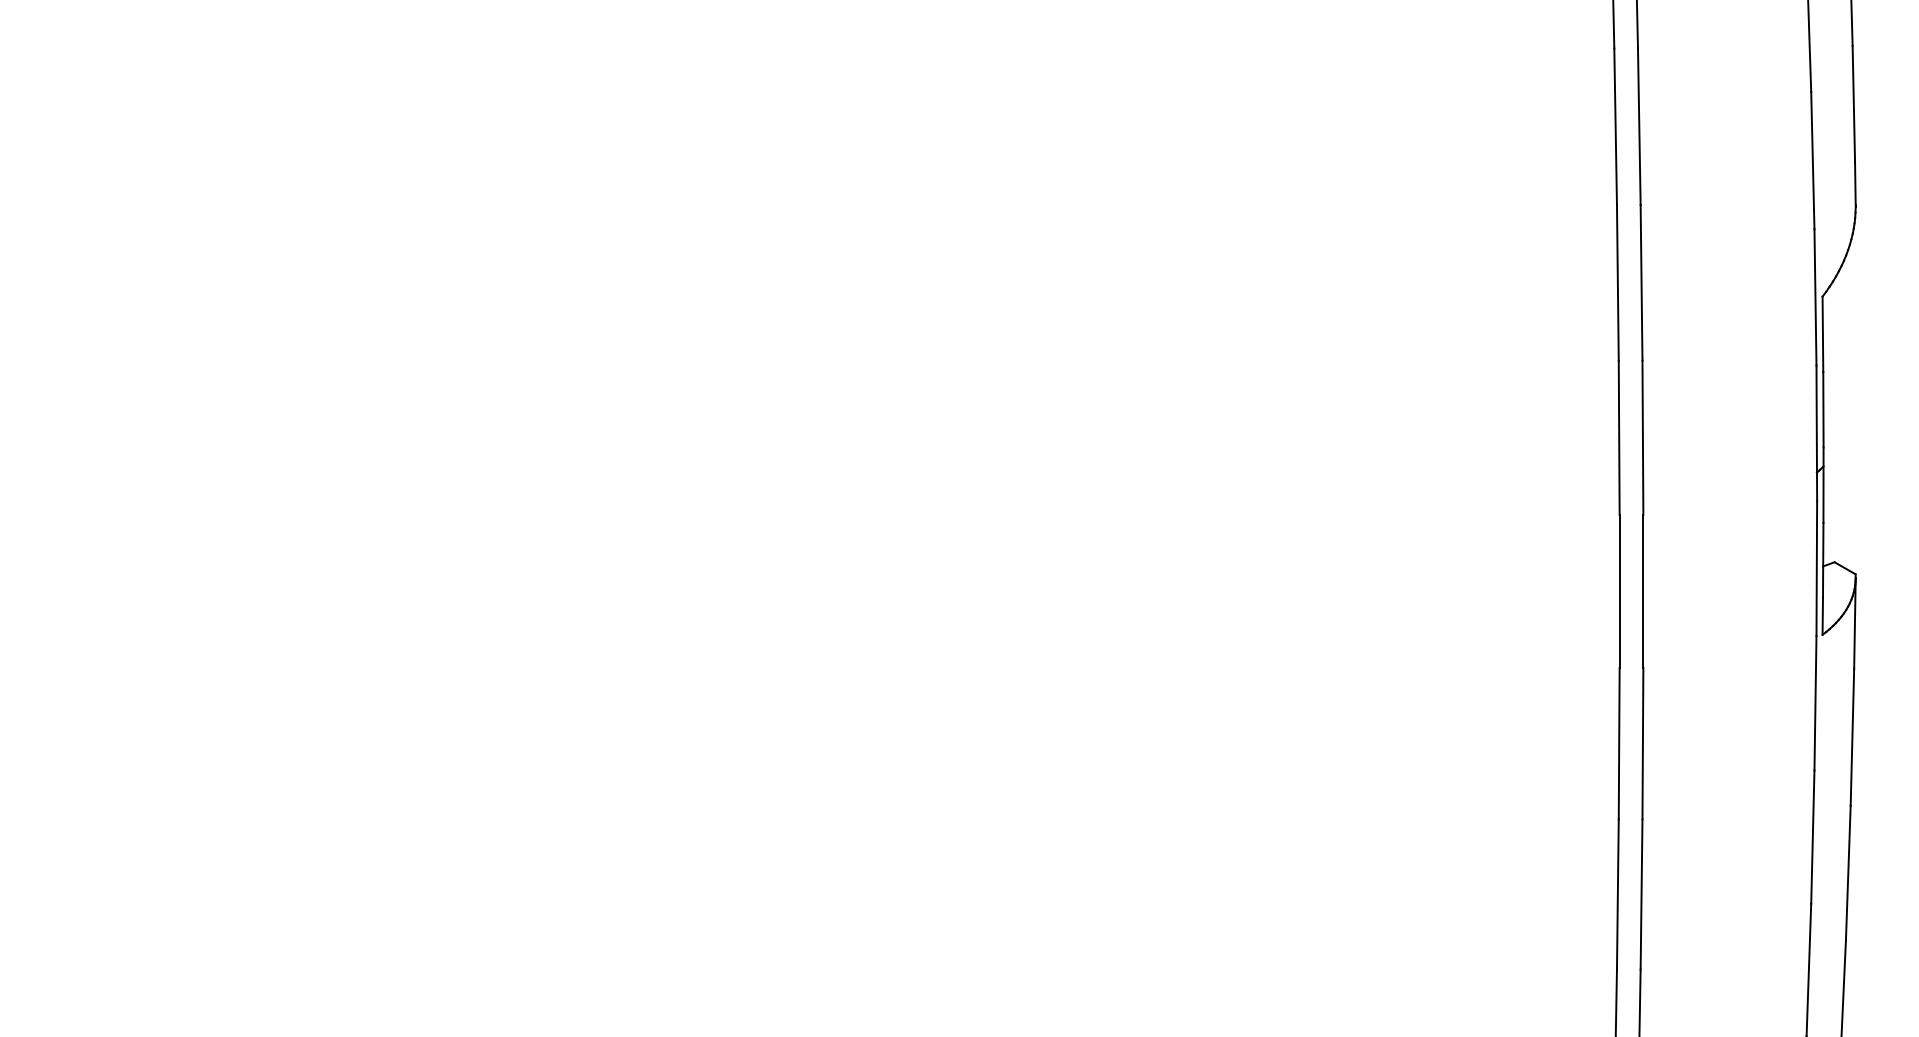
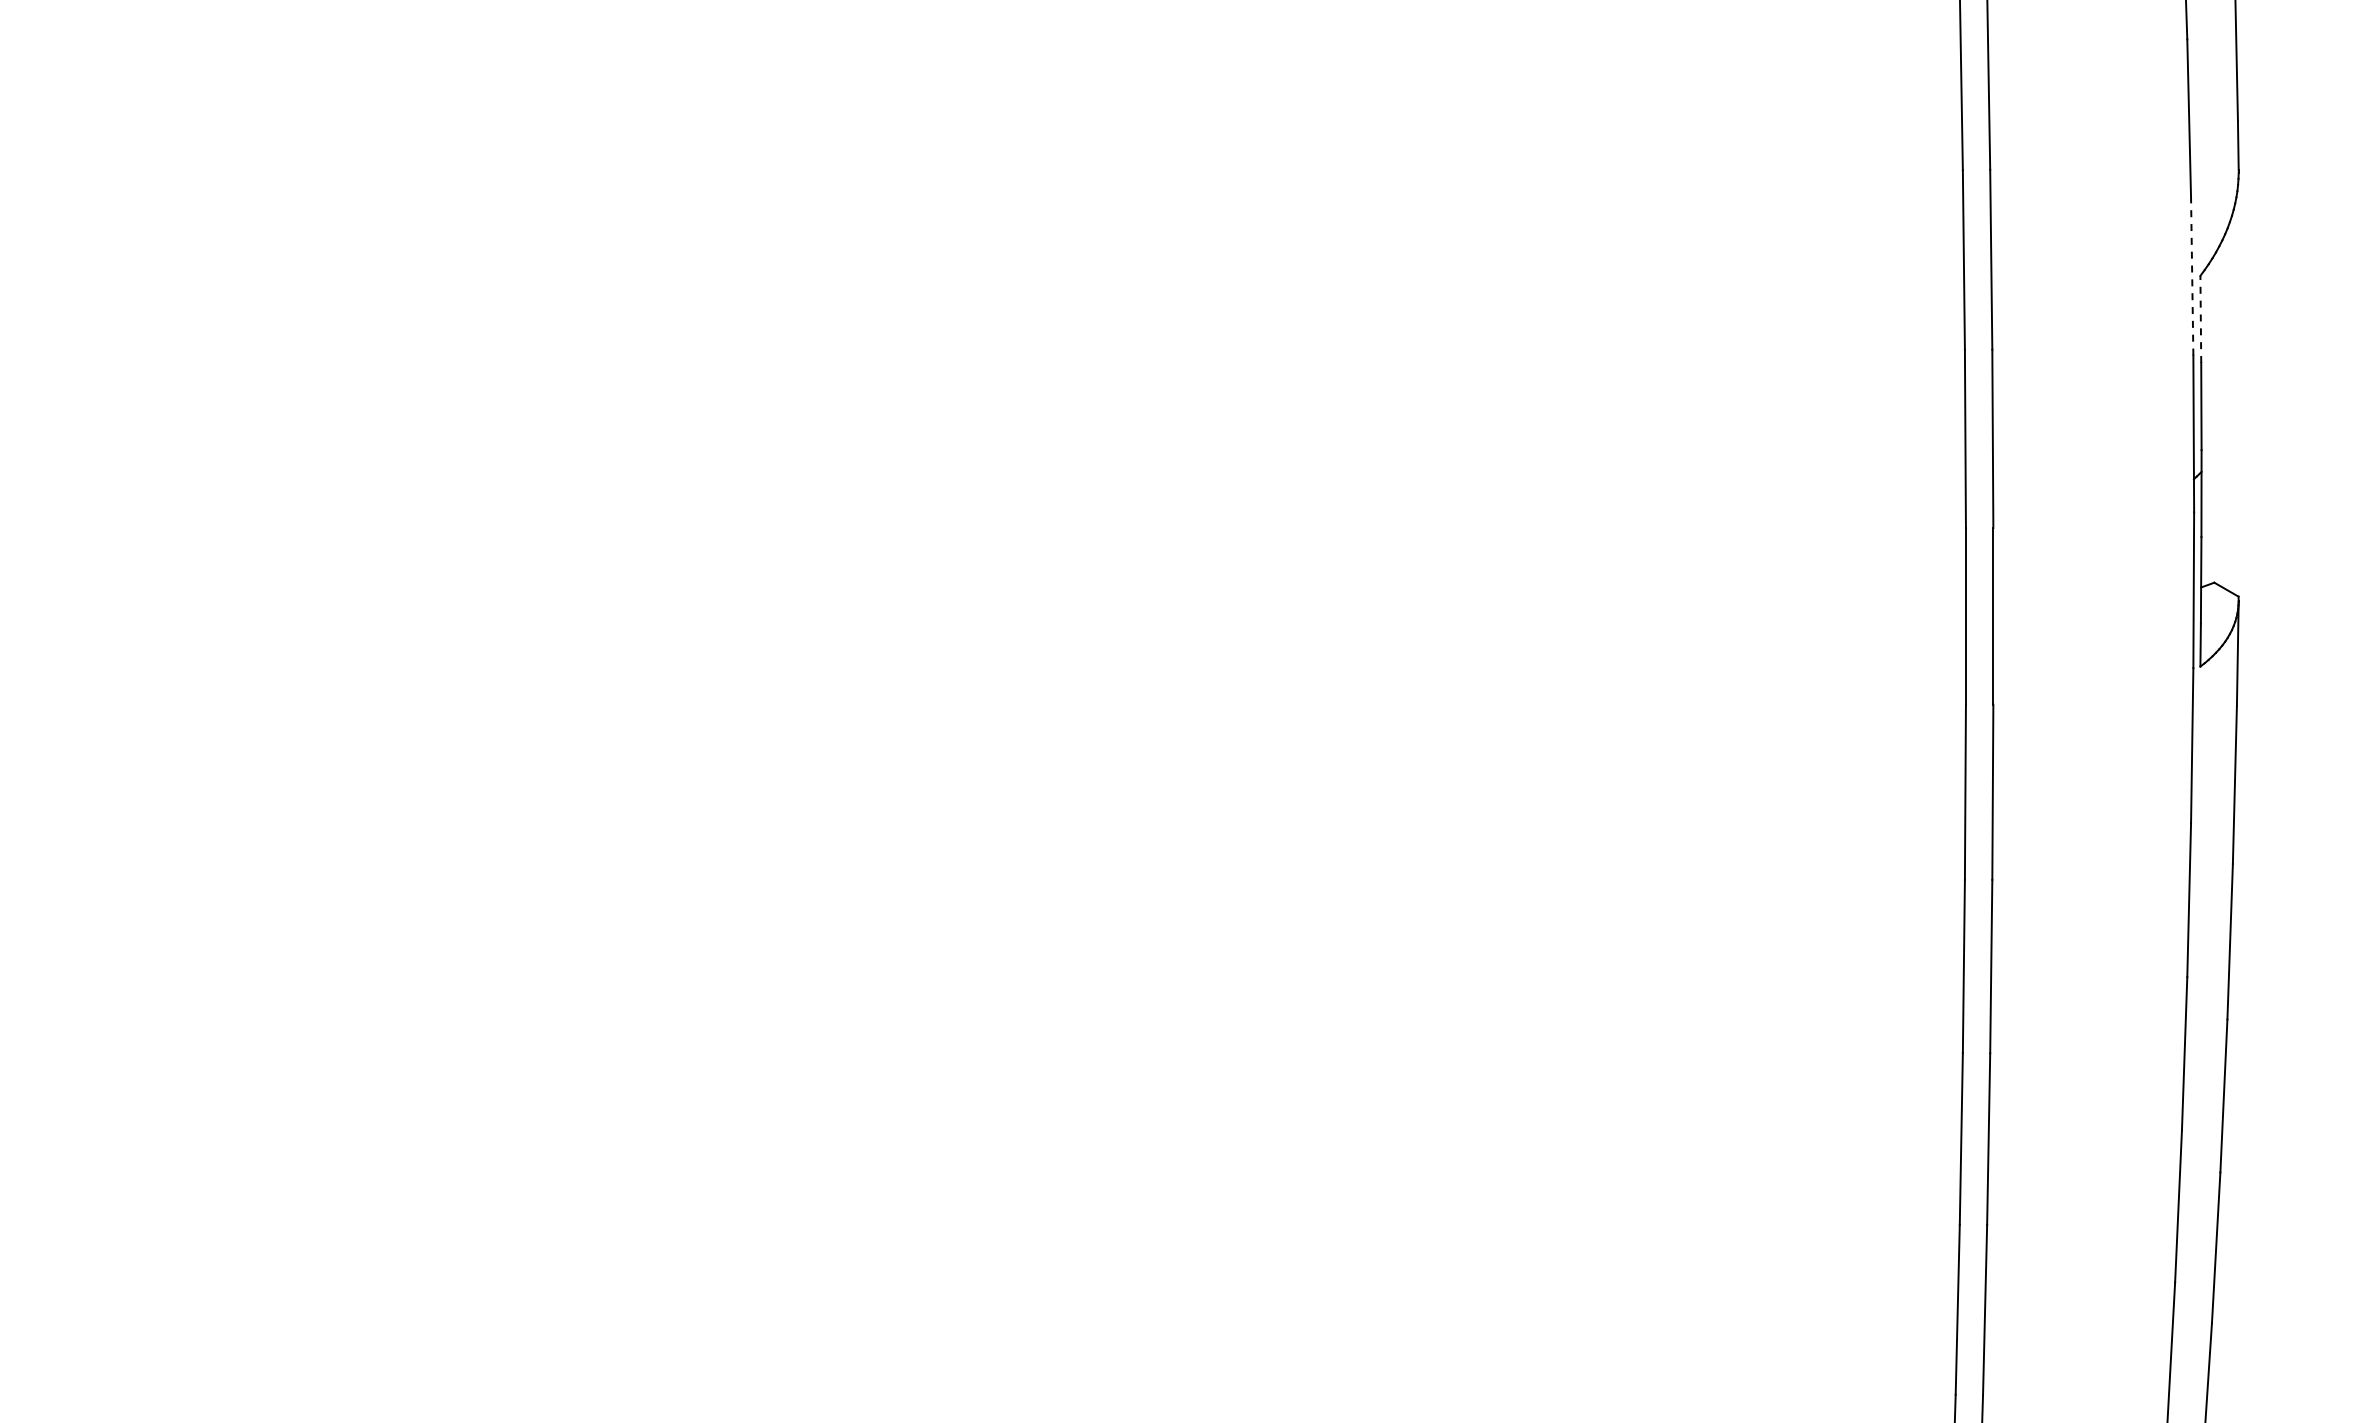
line: (1815, 297) -> (2192, 276), solid -> dashed
line: (1822, 334) -> (2200, 319), solid -> dashed

